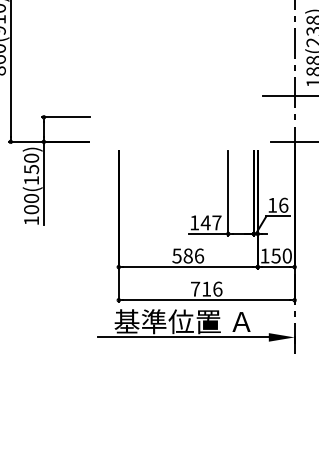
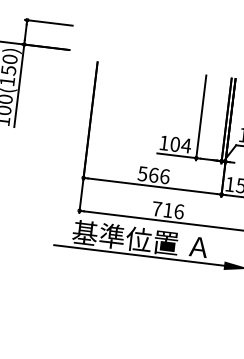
text: (210, 222) -> (180, 144), 147 -> 104
text: (187, 255) -> (153, 174), 586 -> 566

